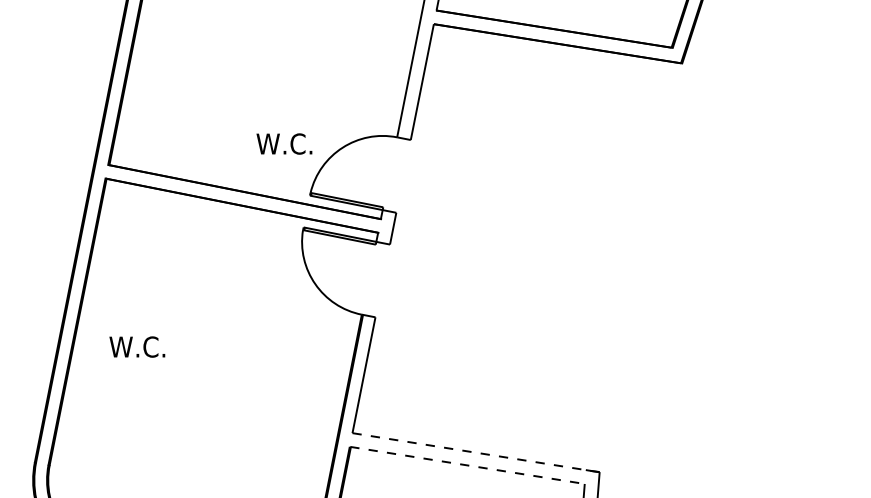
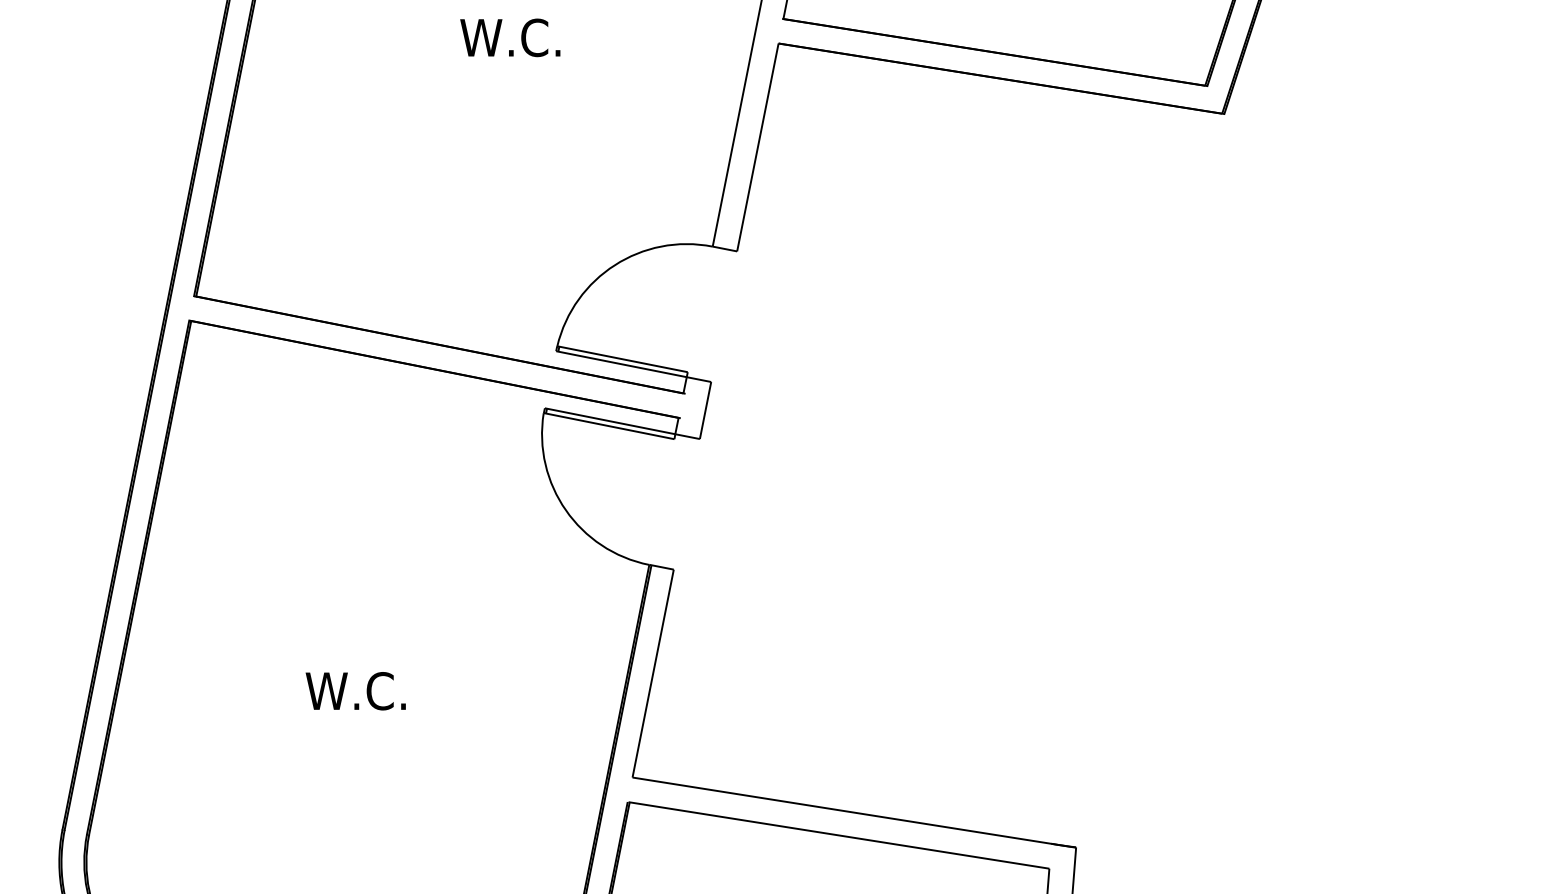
text: (284, 143) -> (510, 36), moved
text: (137, 346) -> (356, 690), moved
line: (476, 452) -> (855, 812), dashed -> solid
line: (467, 465) -> (838, 835), dashed -> solid

